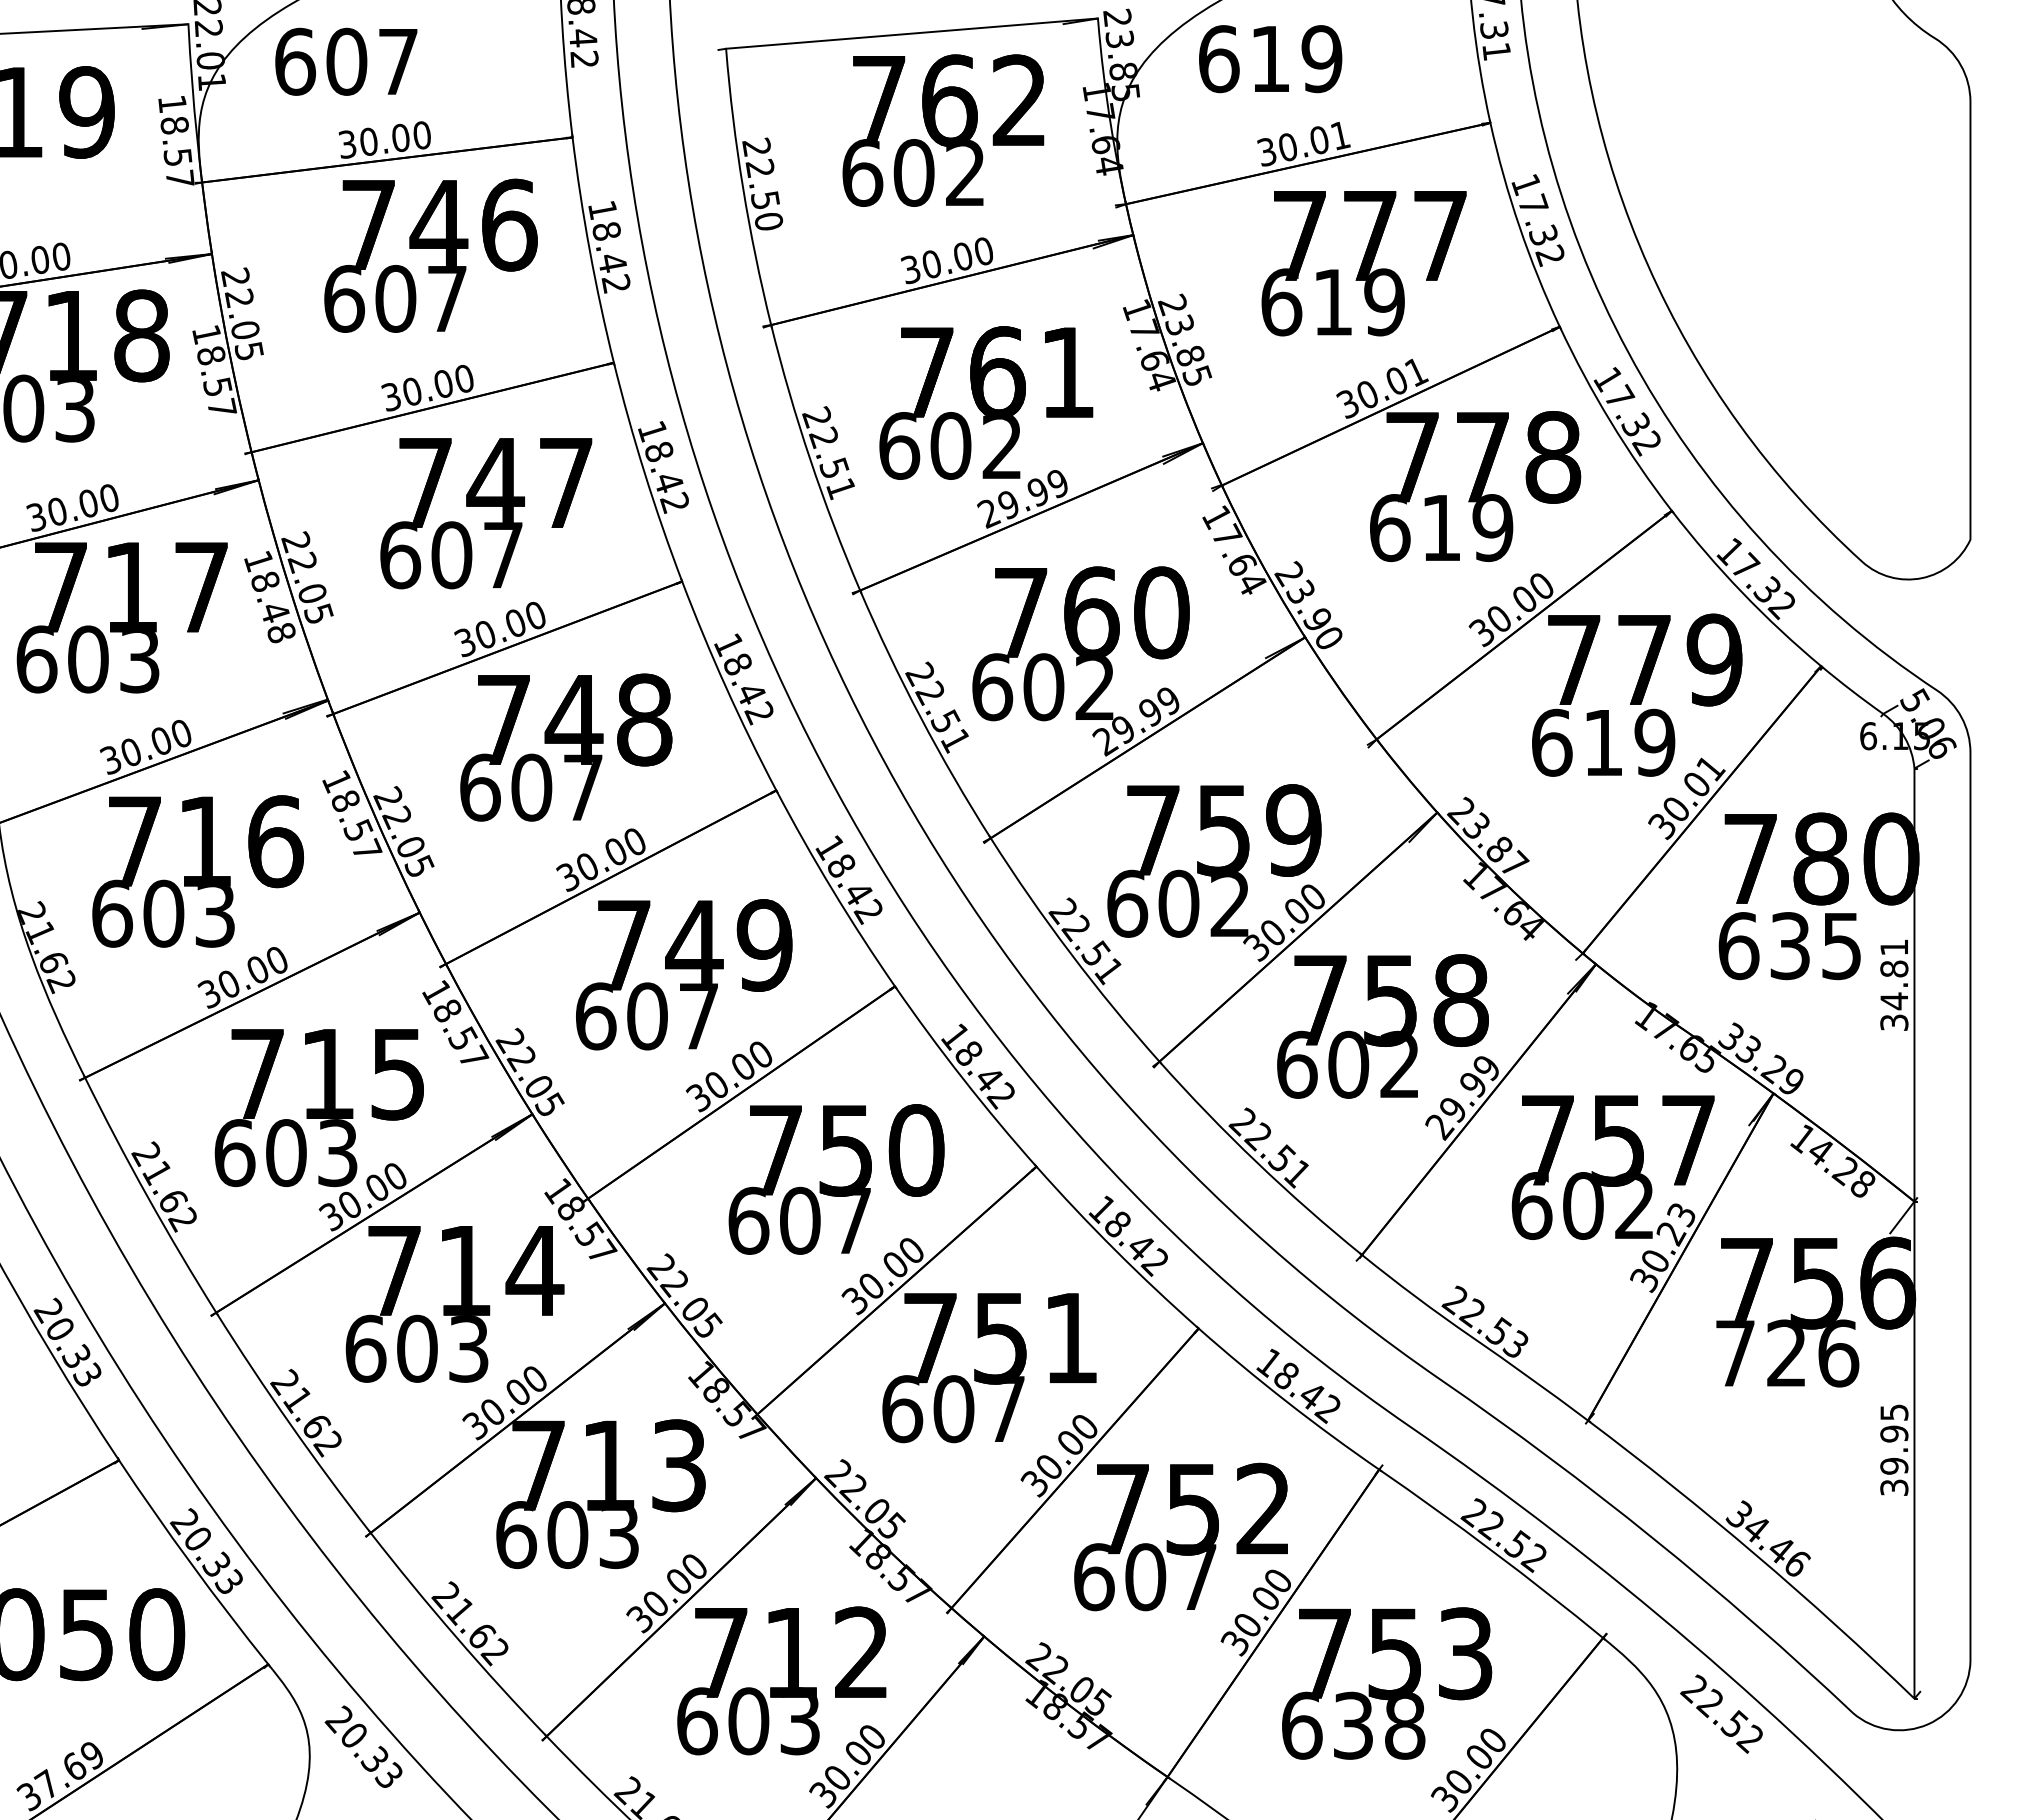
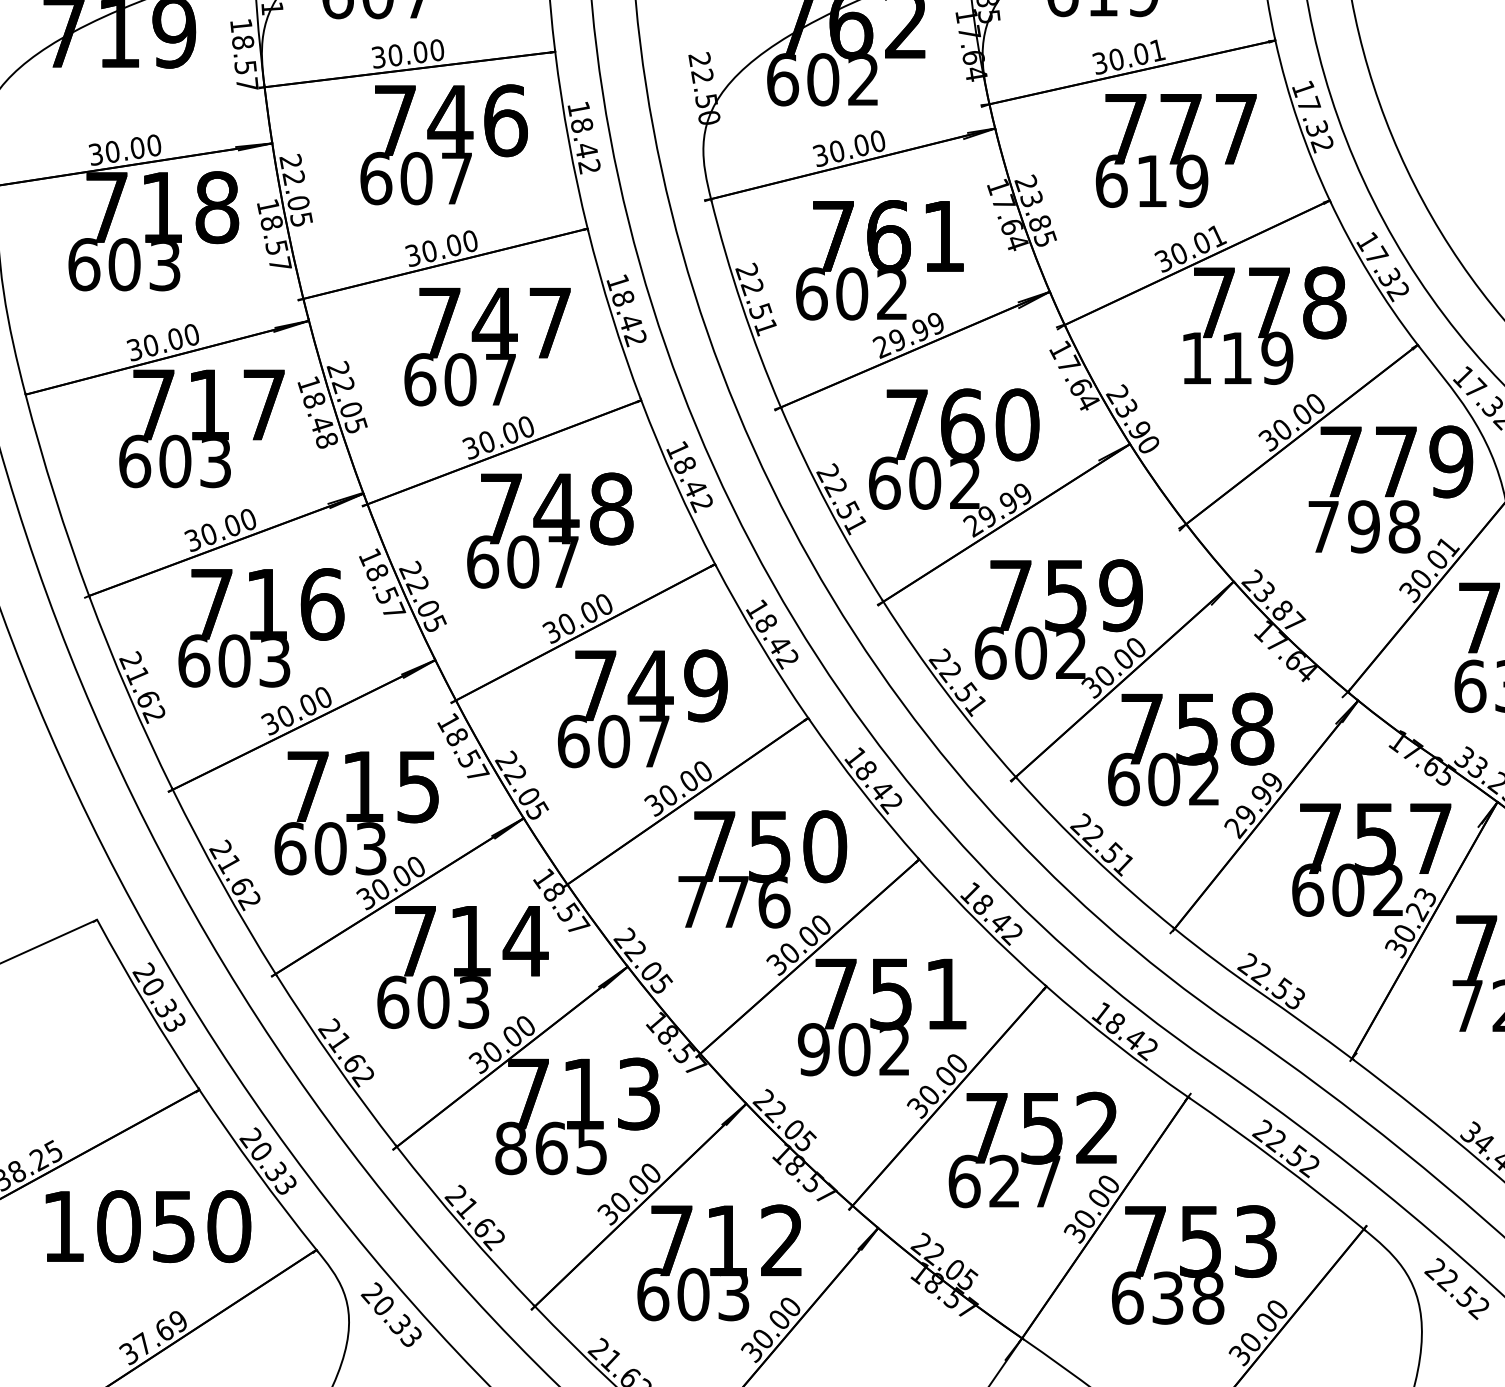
text: (1390, 528) -> (1196, 358), 619 -> 119
text: (1603, 742) -> (1364, 526), 619 -> 798
text: (800, 1220) -> (734, 901), 607 -> 776
text: (952, 1409) -> (853, 1049), 607 -> 902
text: (567, 1534) -> (551, 1148), 603 -> 865
text: (1145, 1577) -> (1004, 1181), 607 -> 627

